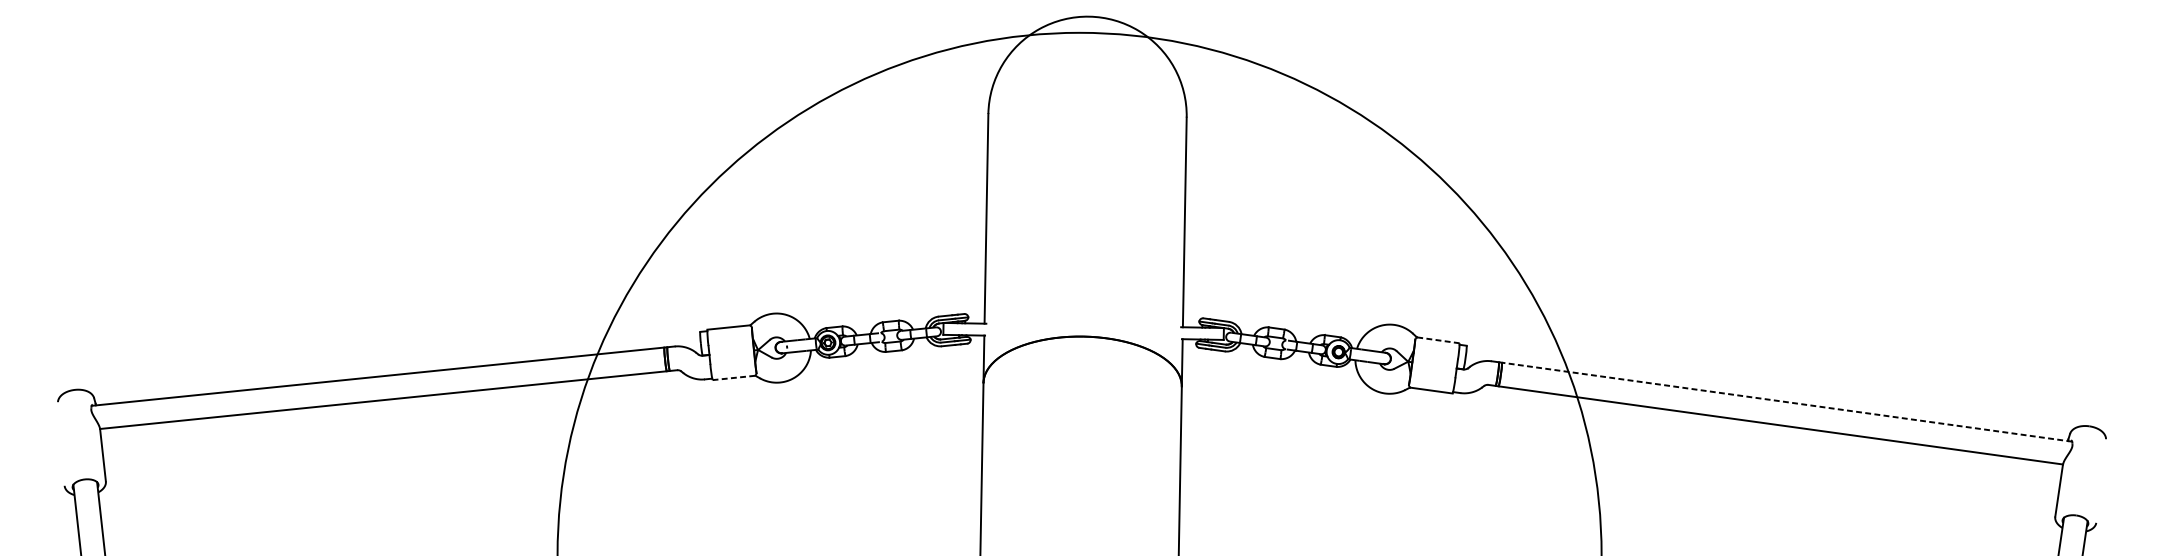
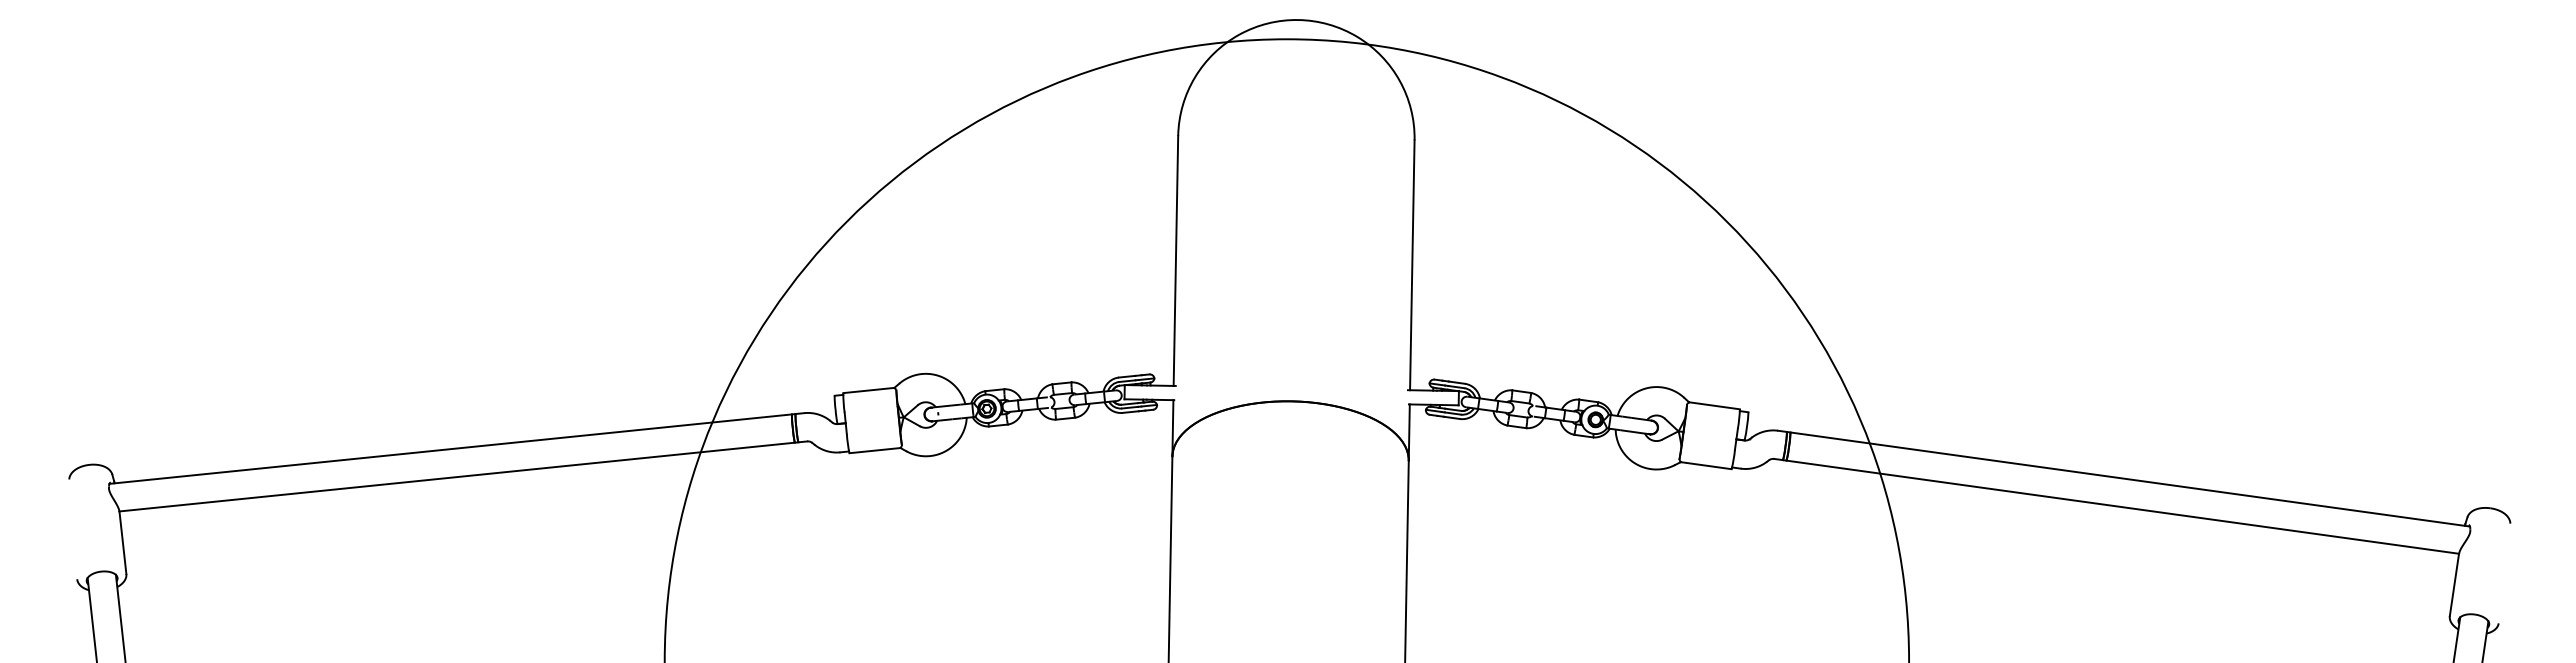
line: (1438, 340) -> (1714, 405), dashed -> solid
line: (734, 377) -> (875, 450), dashed -> solid
line: (1787, 402) -> (2130, 479), dashed -> solid

